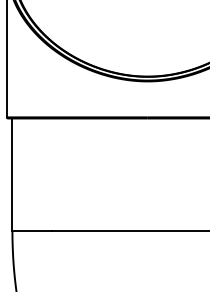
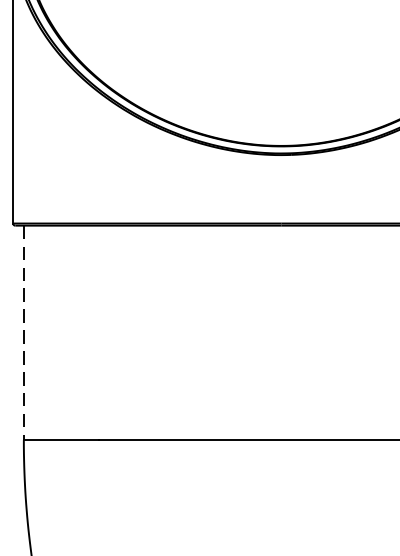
line: (12, 175) -> (23, 334), solid -> dashed

